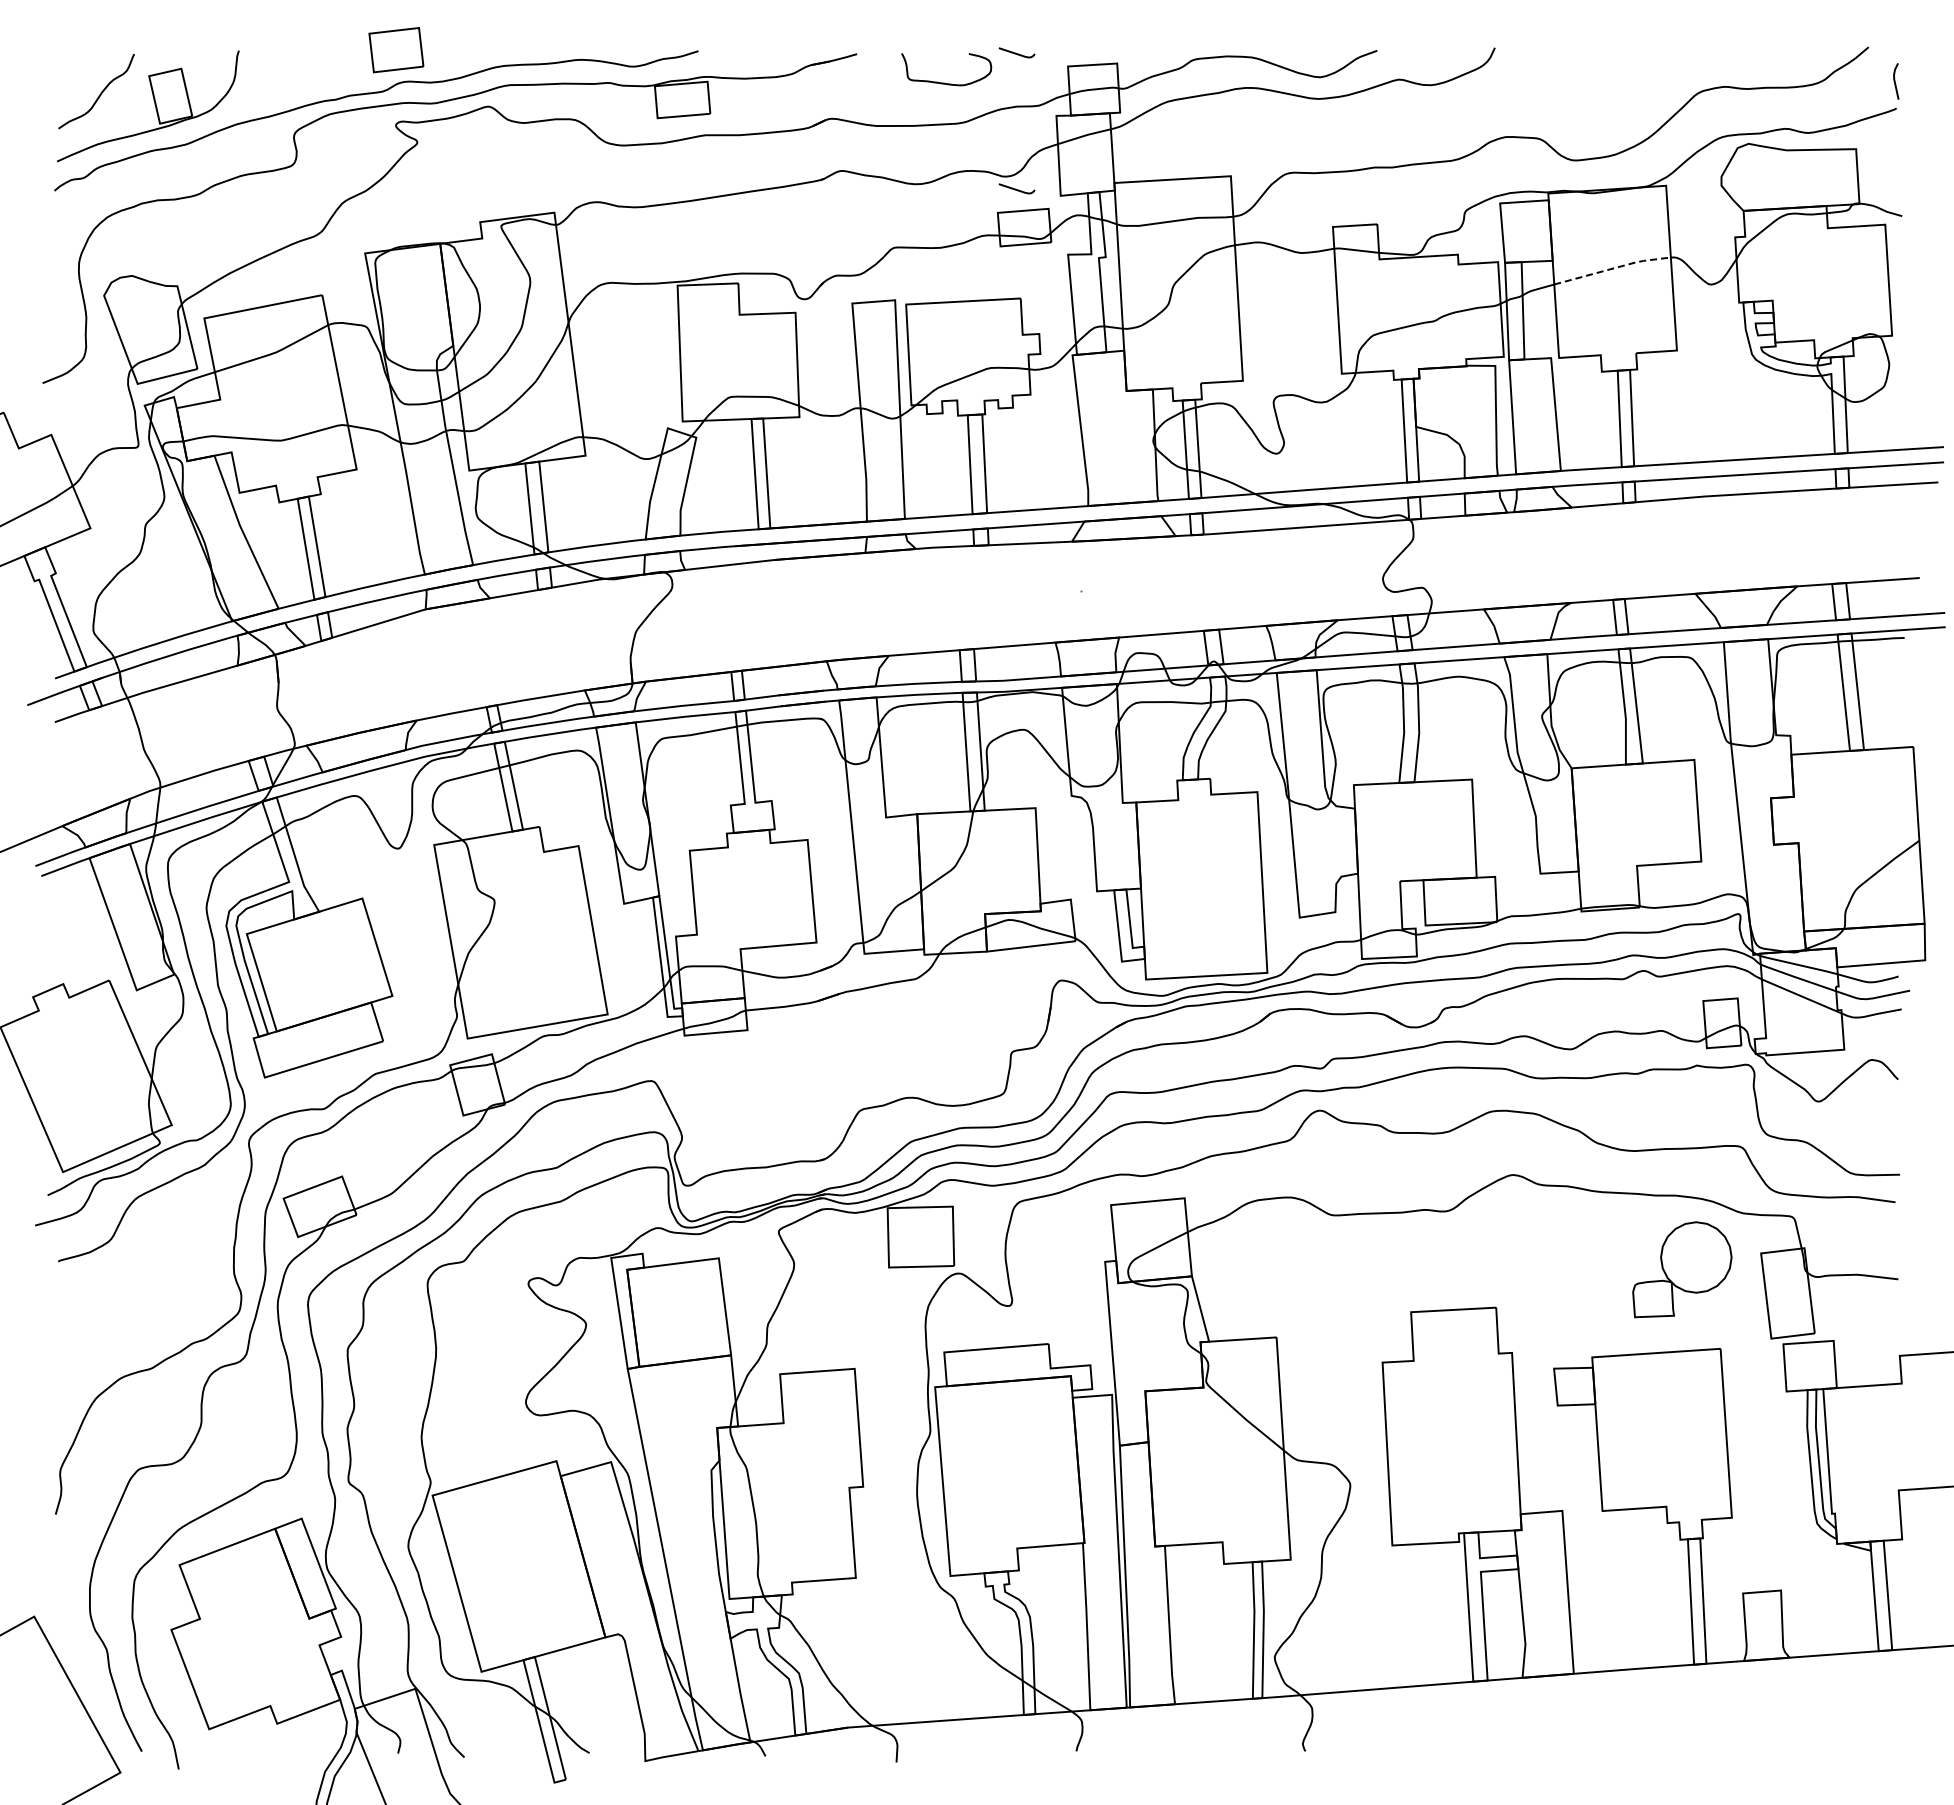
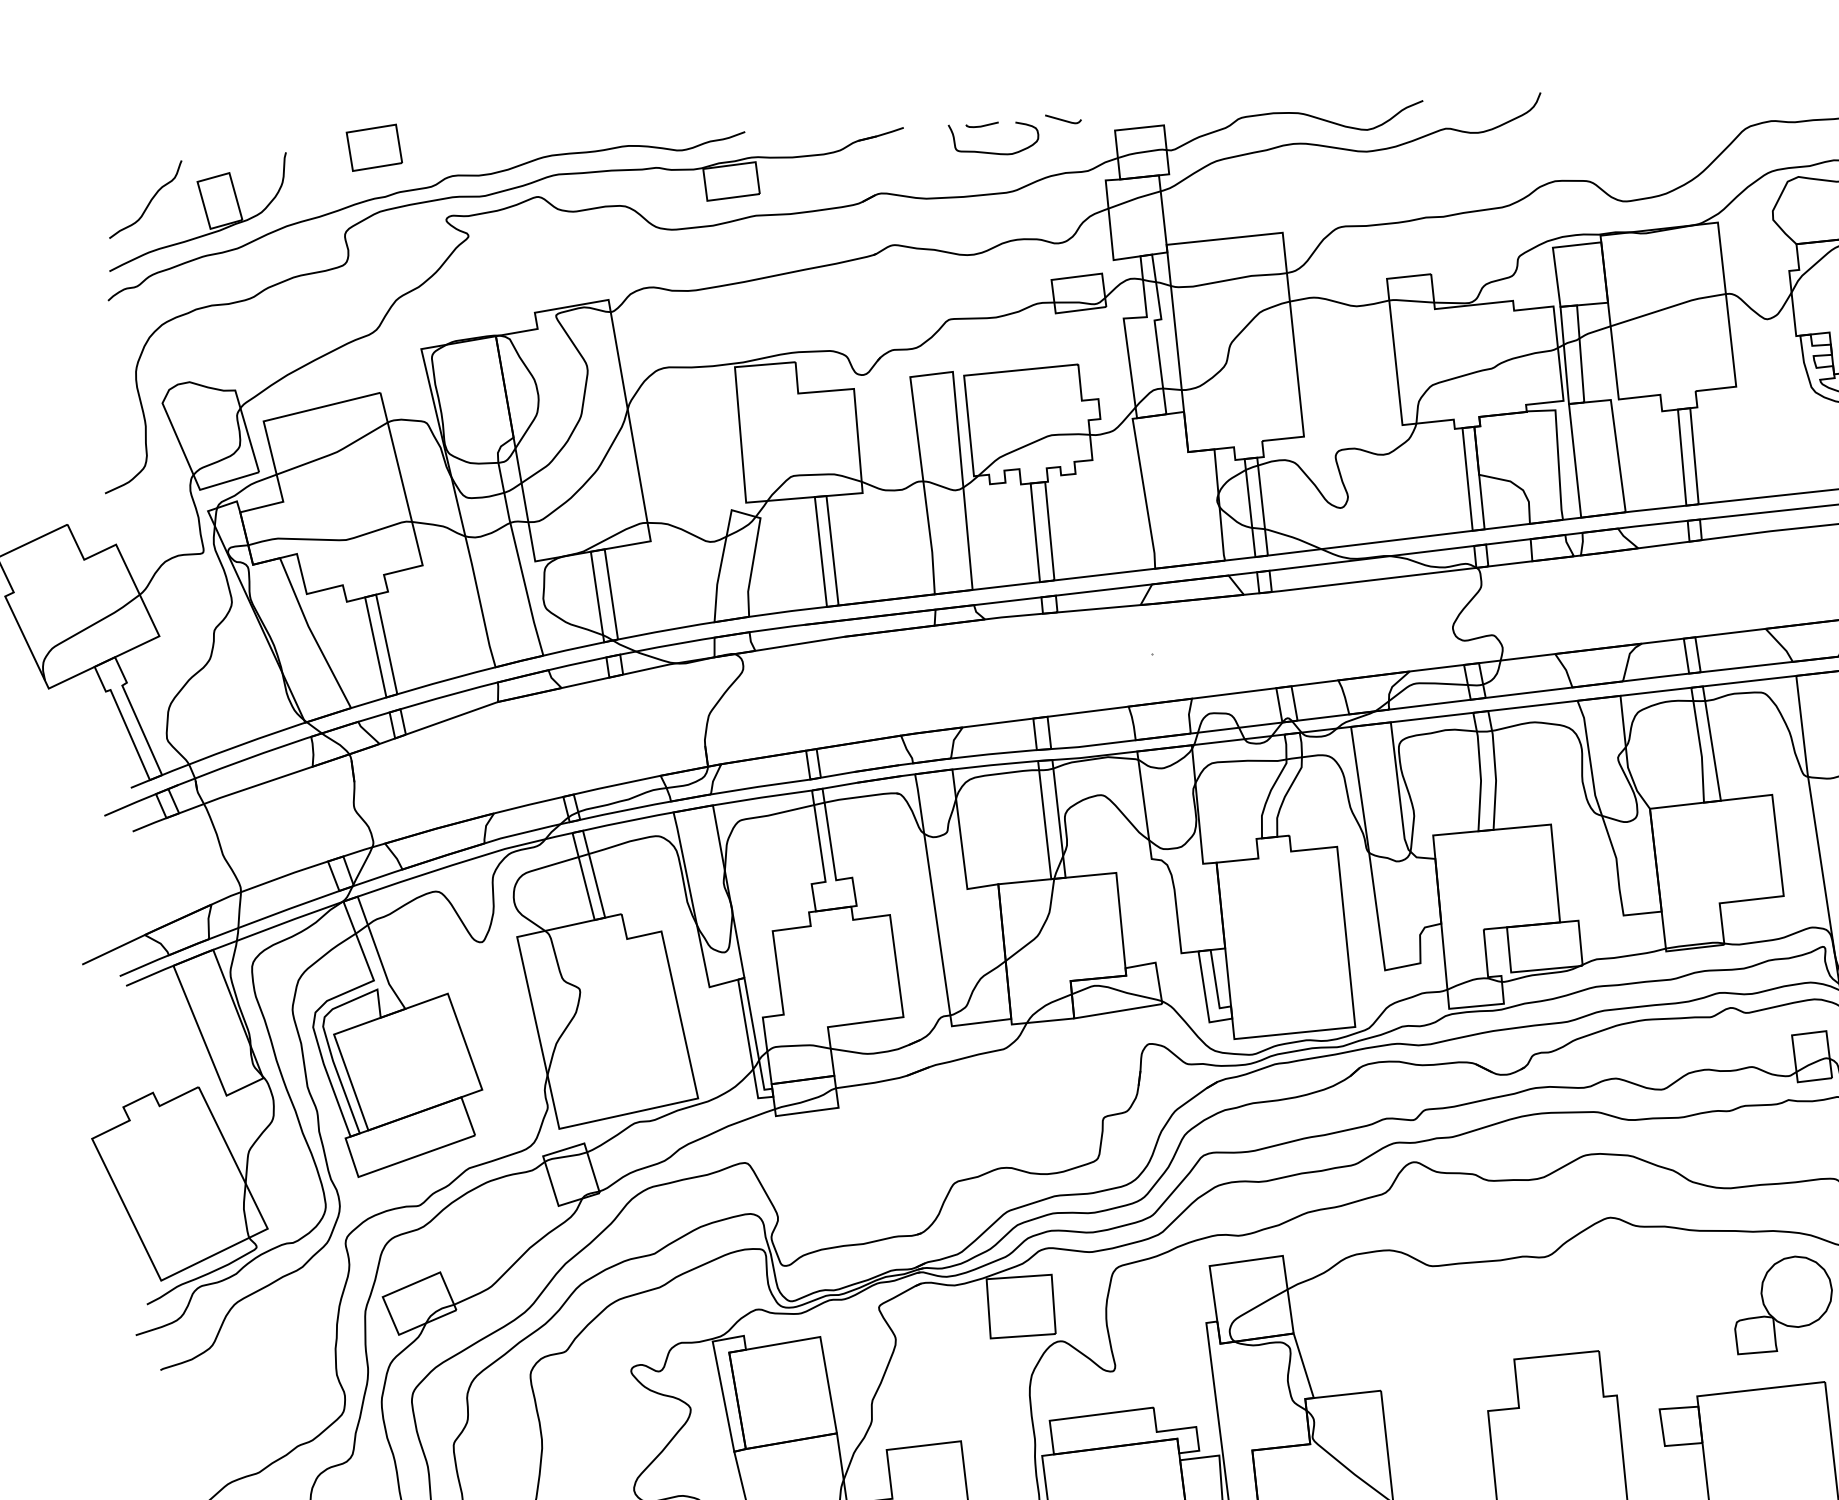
part: (396, 50) -> (374, 148), moved
curve: (935, 55) -> (982, 125), added
curve: (1015, 188) -> (1068, 254), removed
line: (1614, 268) -> (1670, 307), dashed -> solid

